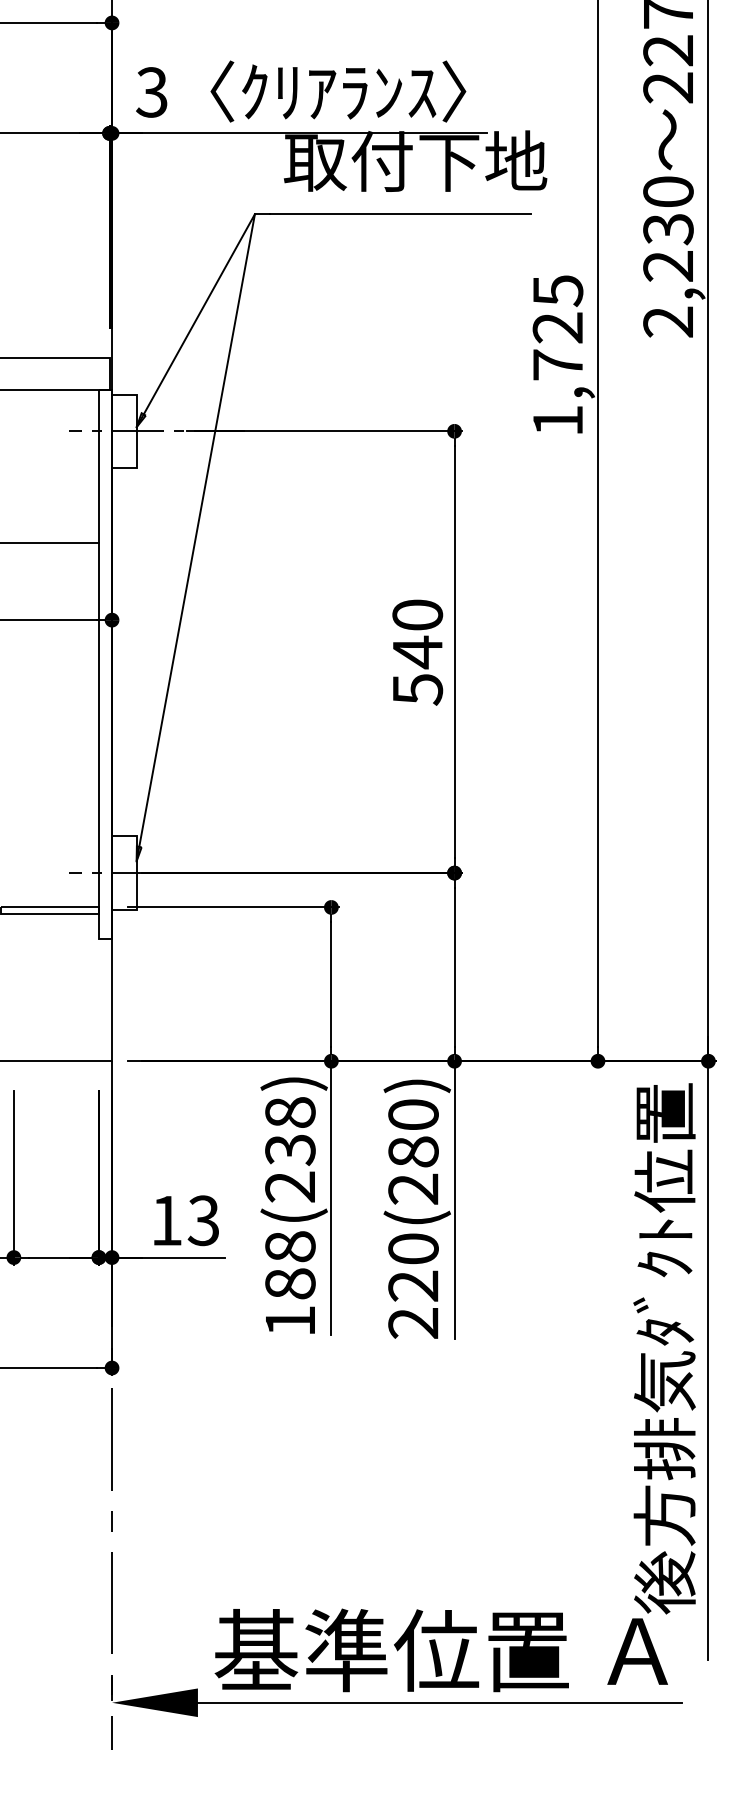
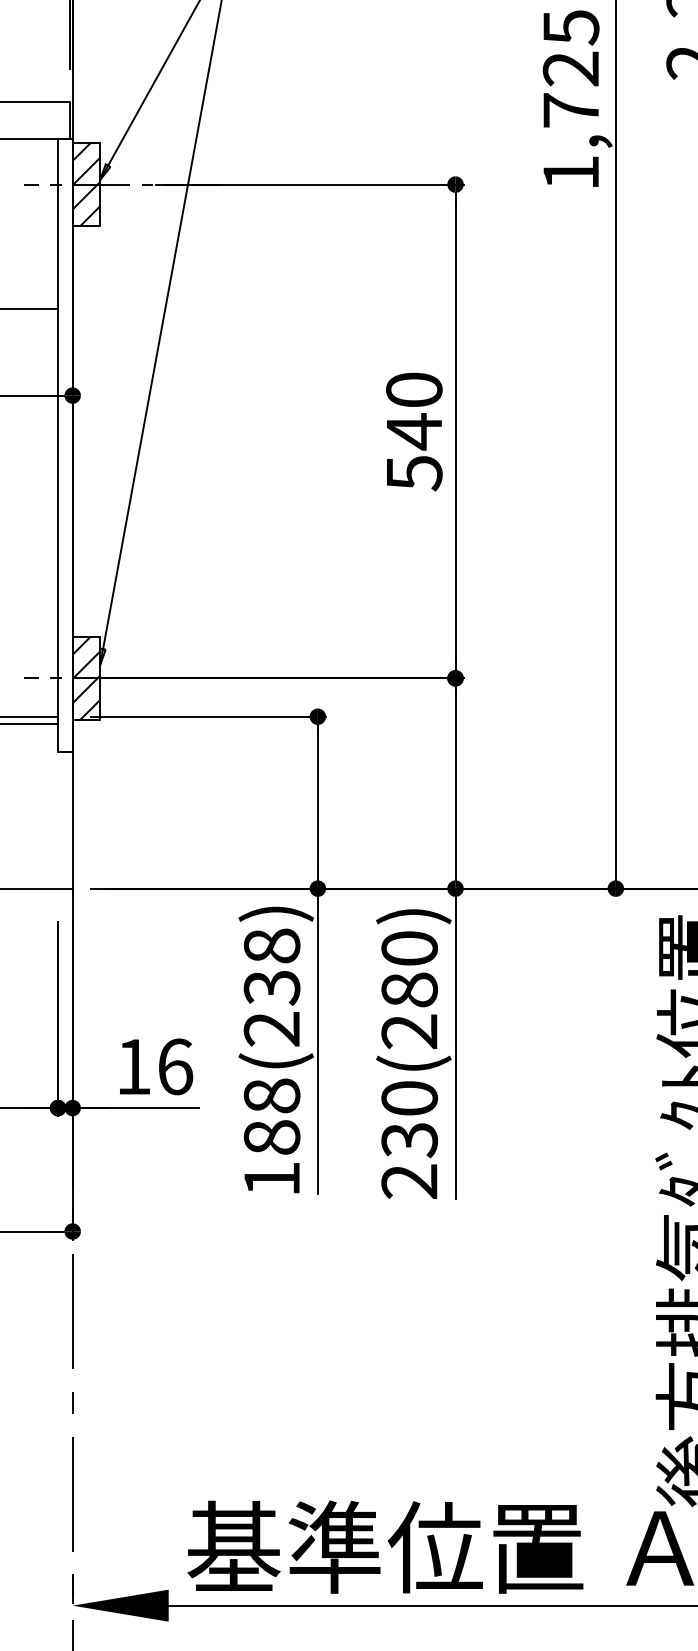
hatch: (124, 431) -> (86, 184), added
hatch: (124, 872) -> (86, 677), added
text: (203, 1220) -> (174, 1066), 13 -> 16
text: (413, 1286) -> (409, 1140), 220(280) -> 230(280)

